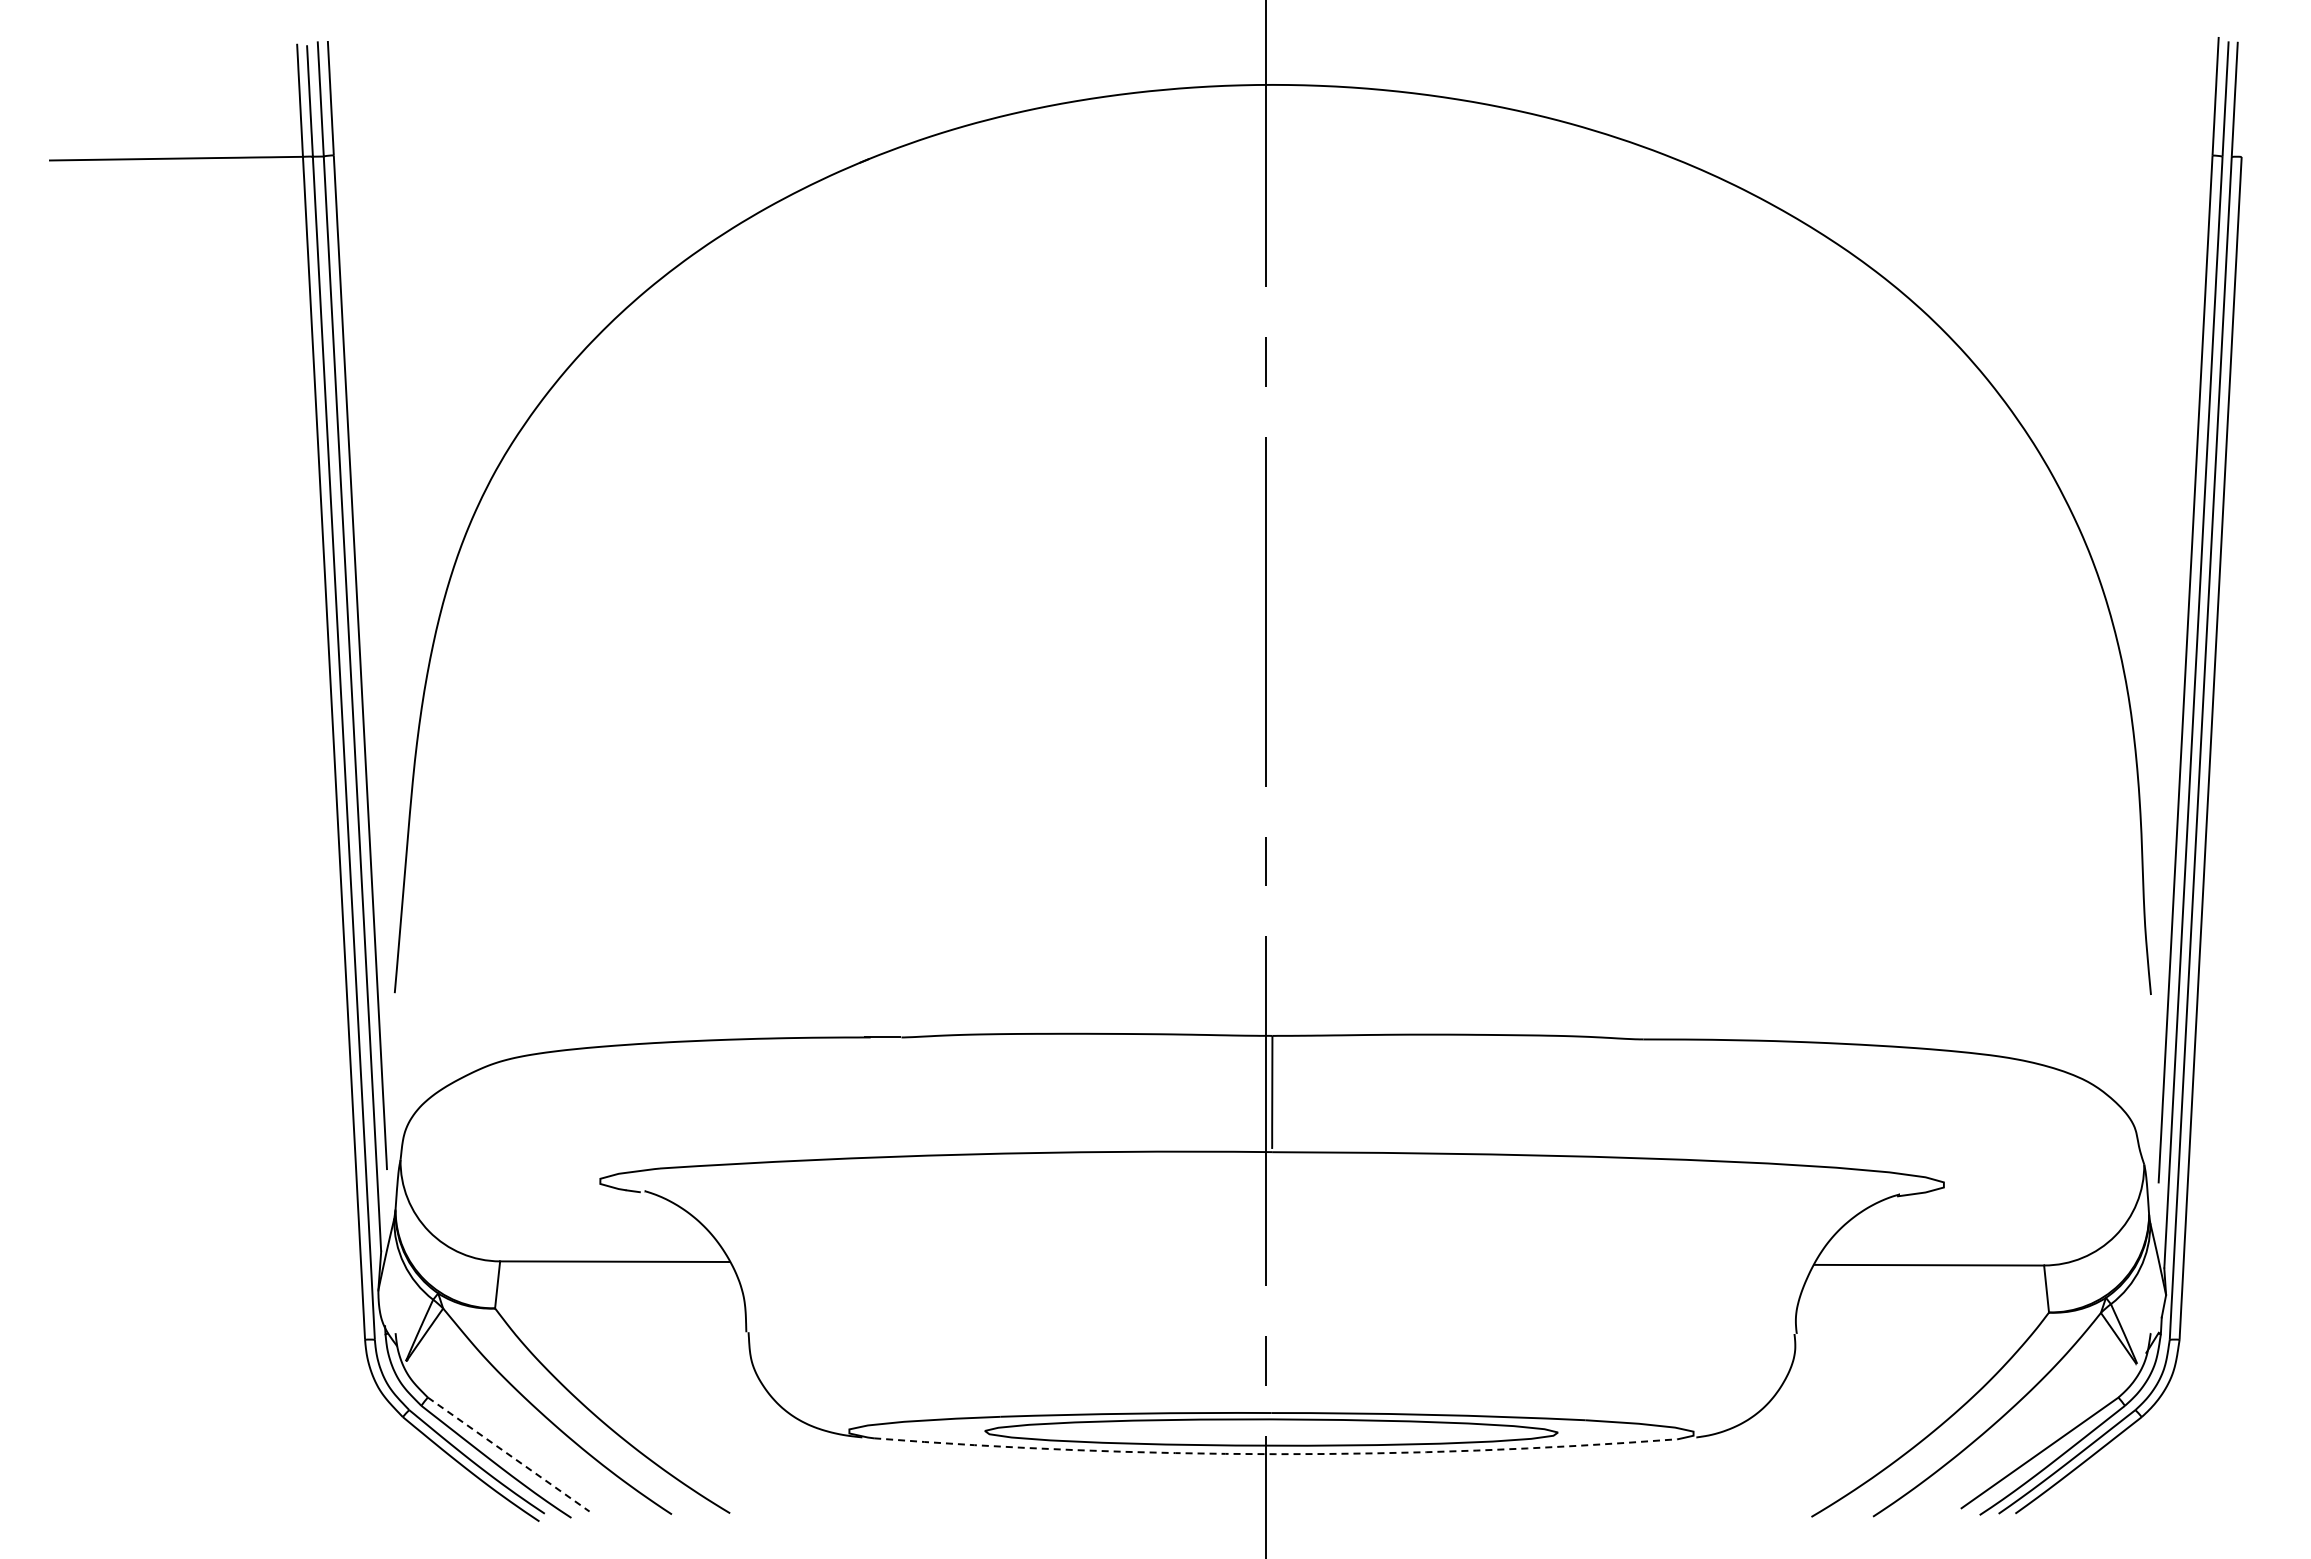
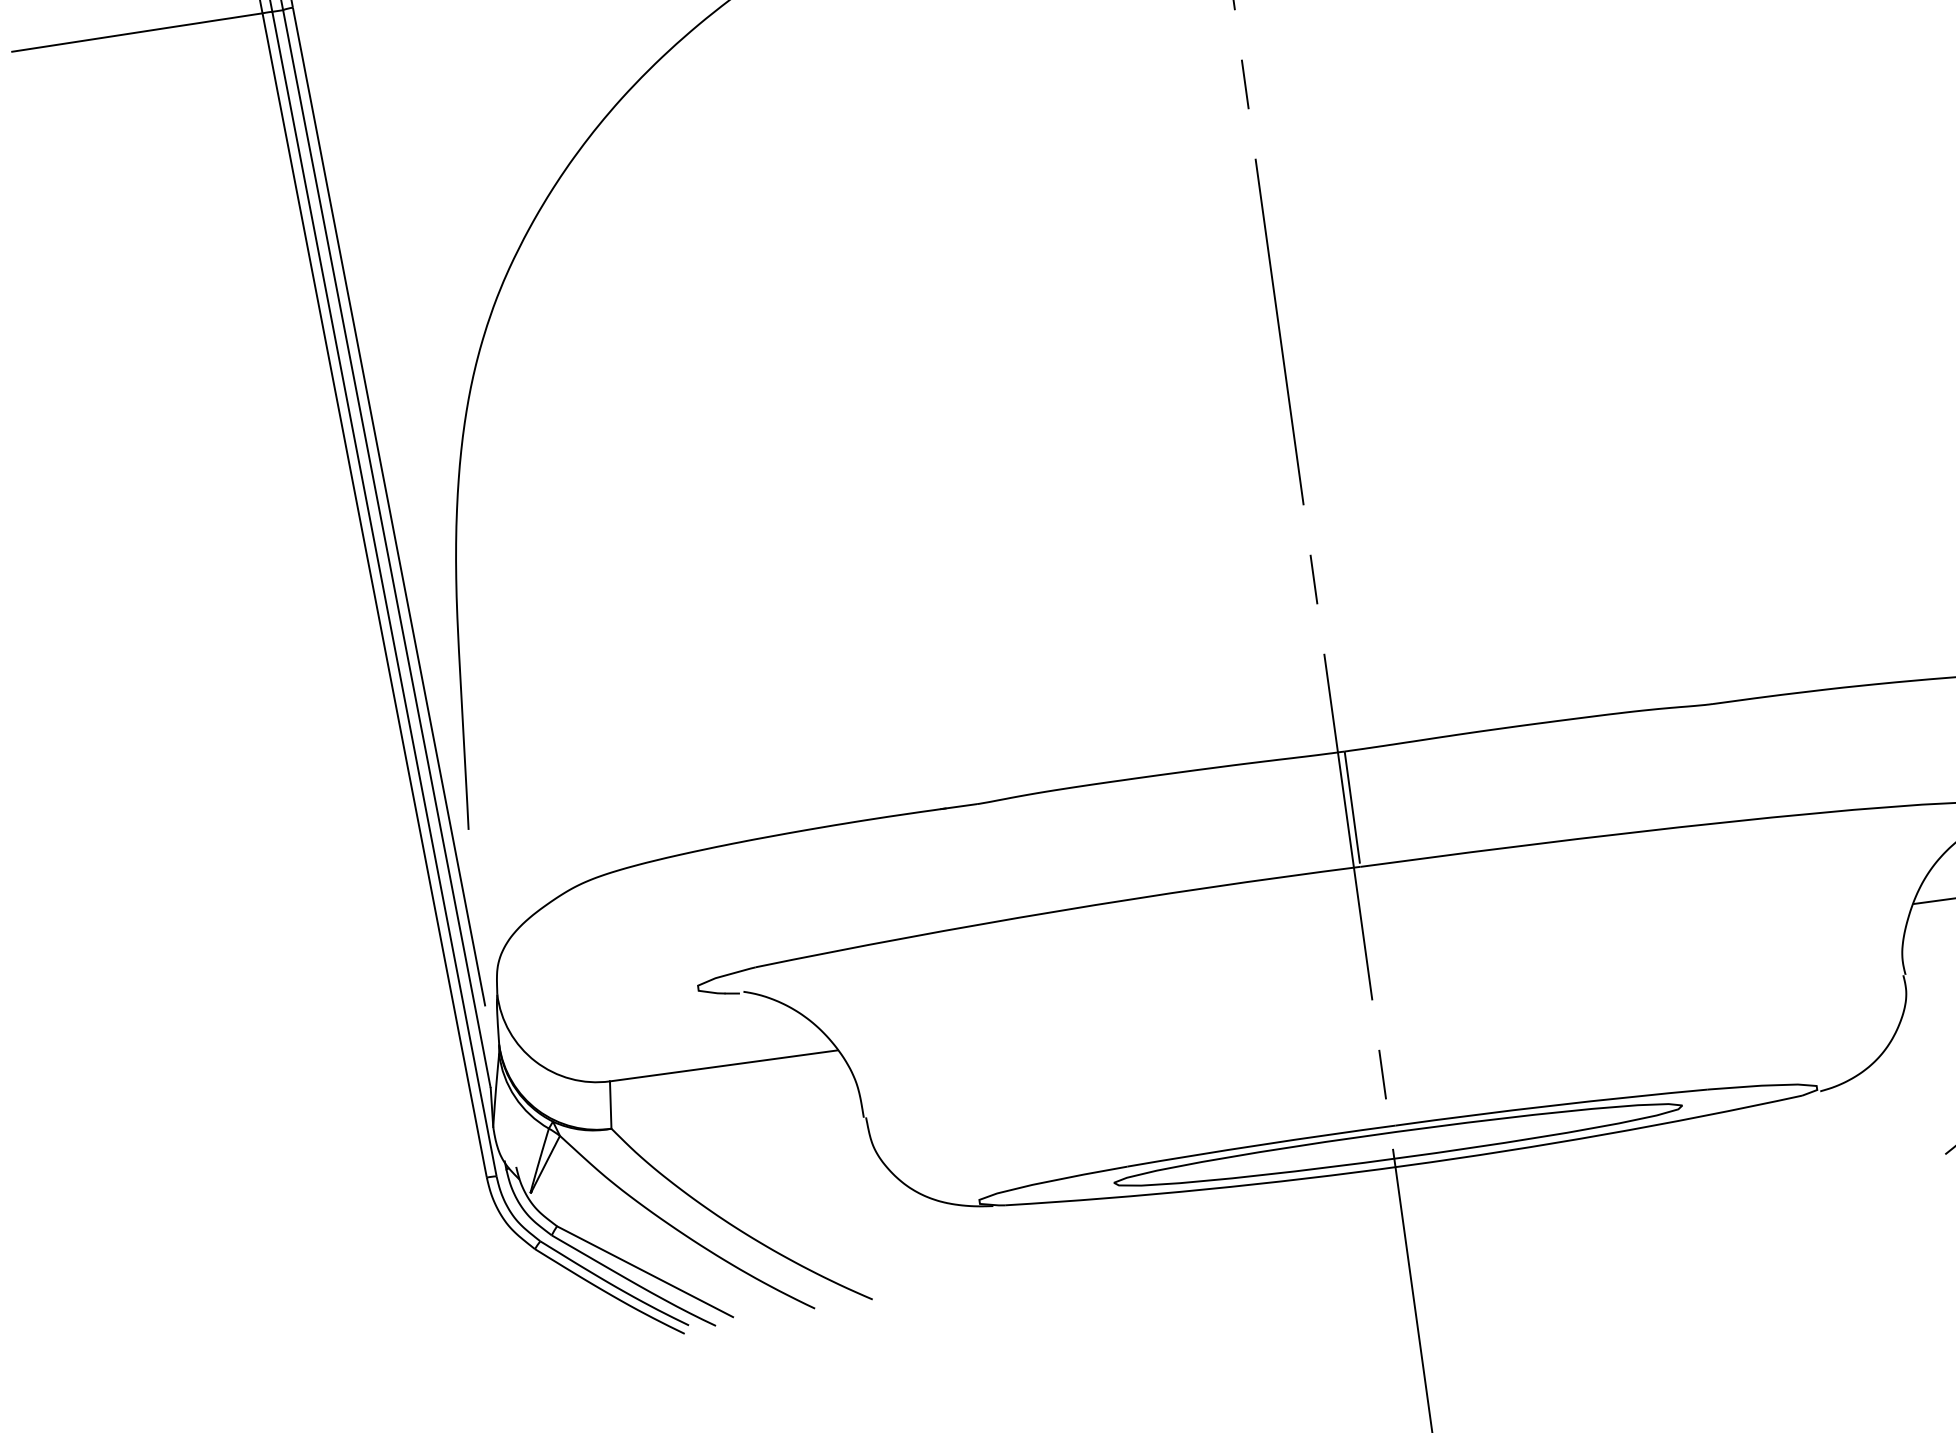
line: (508, 1454) -> (644, 1271), dashed -> solid
arc: (1275, 1454) -> (1405, 1166), dashed -> solid

